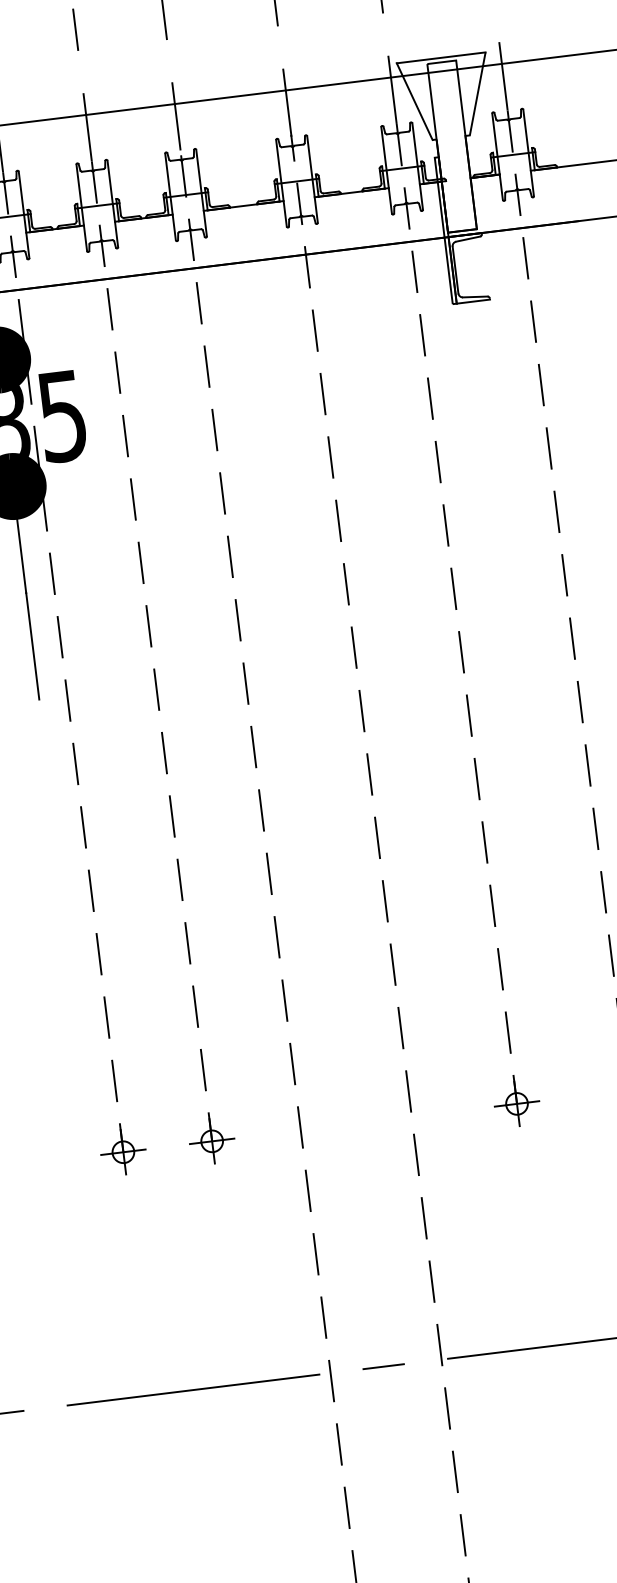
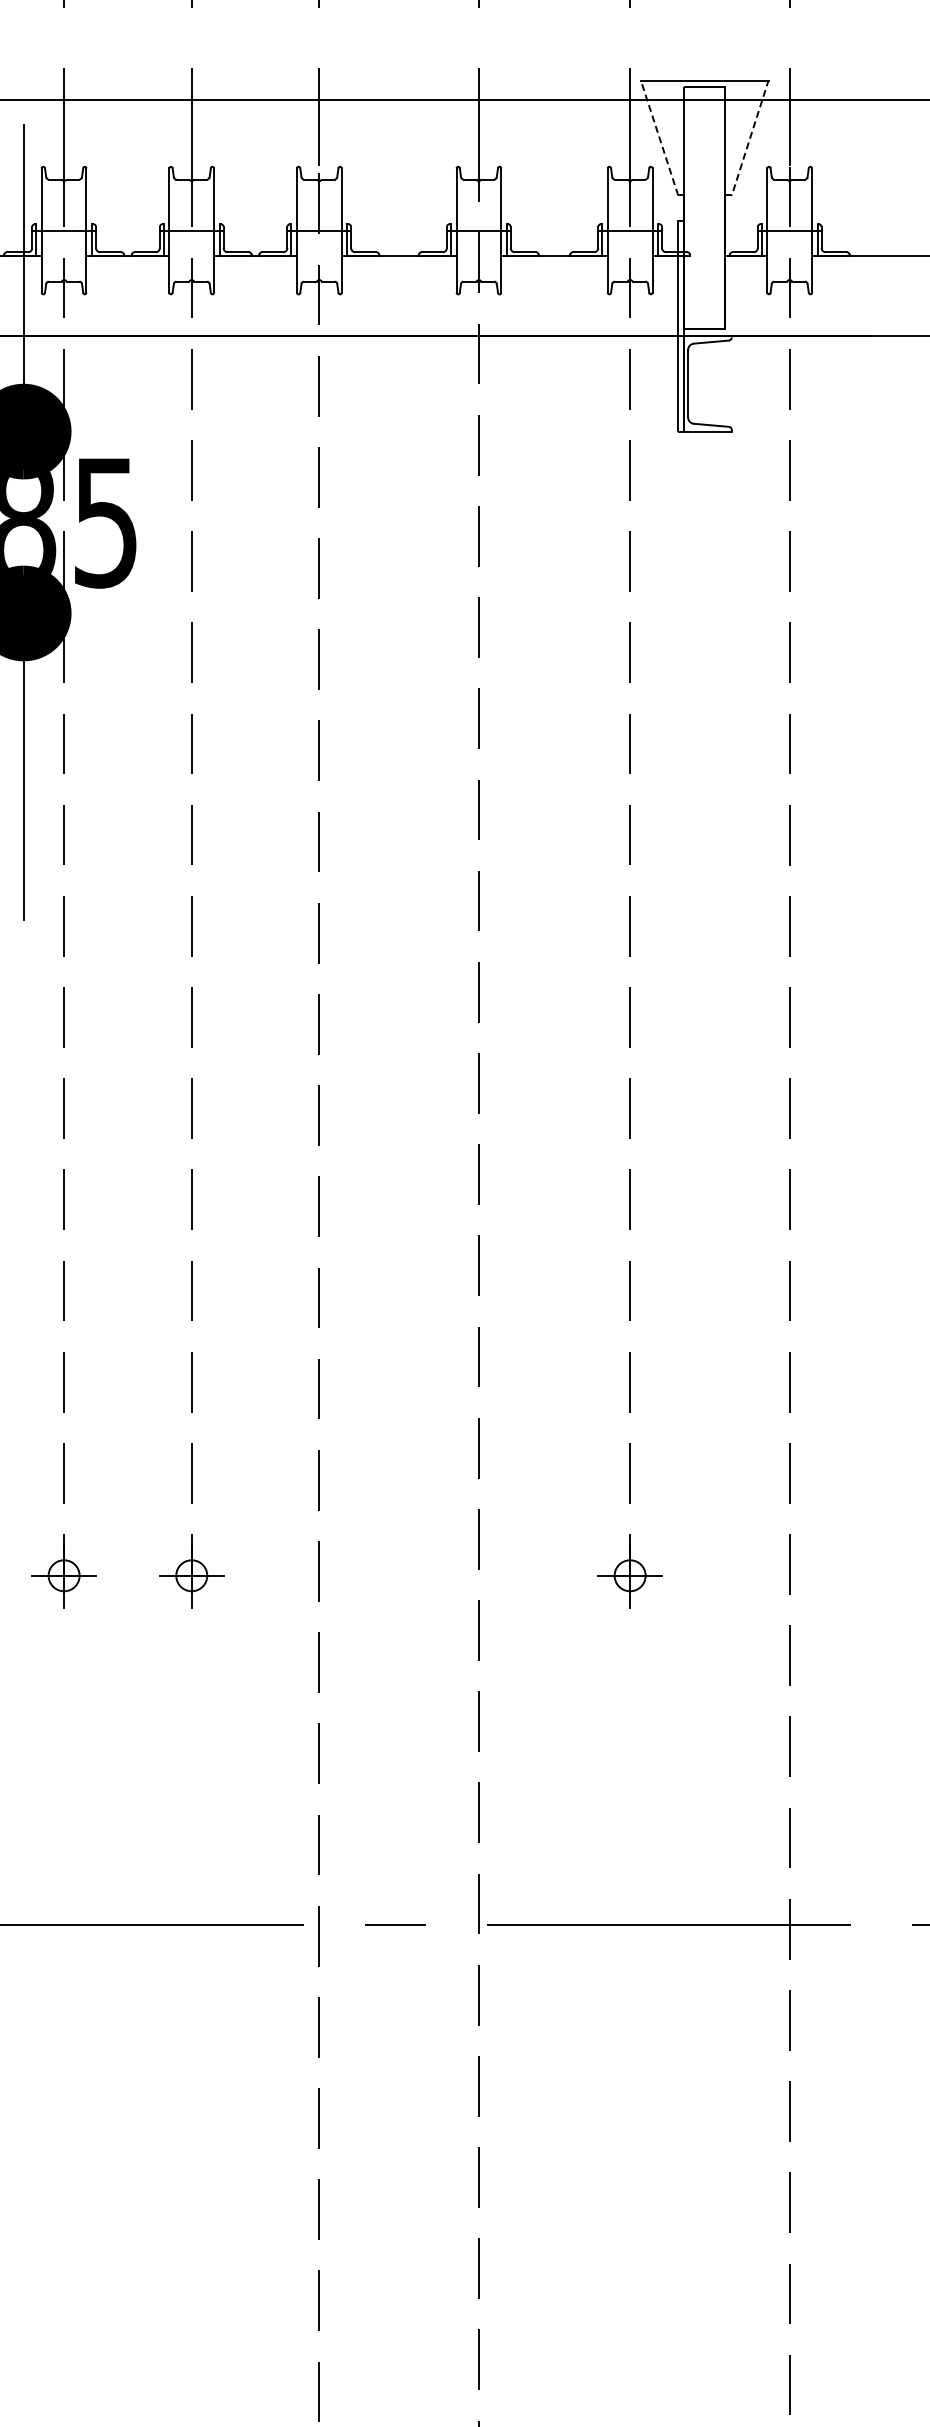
line: (477, 96) -> (749, 141), solid -> dashed
line: (414, 101) -> (659, 137), solid -> dashed

